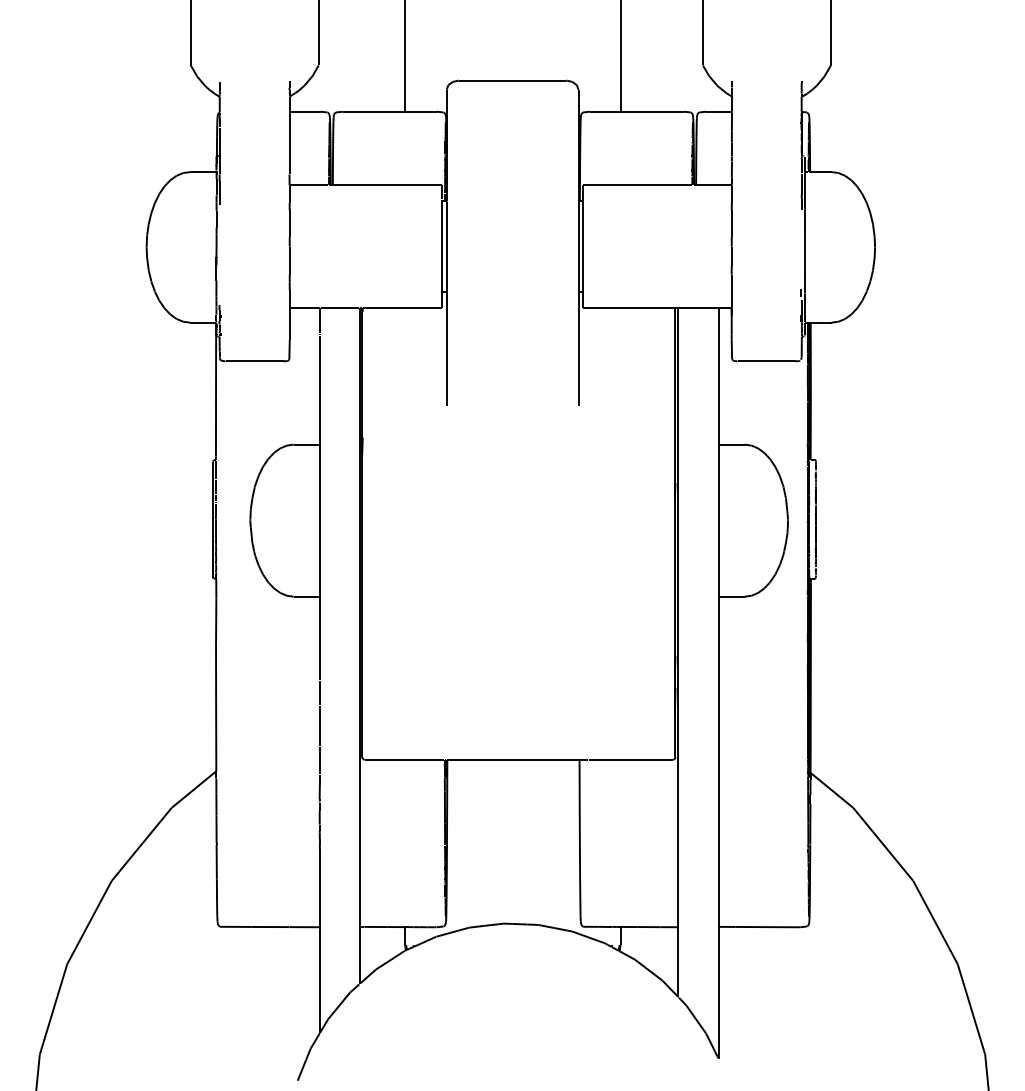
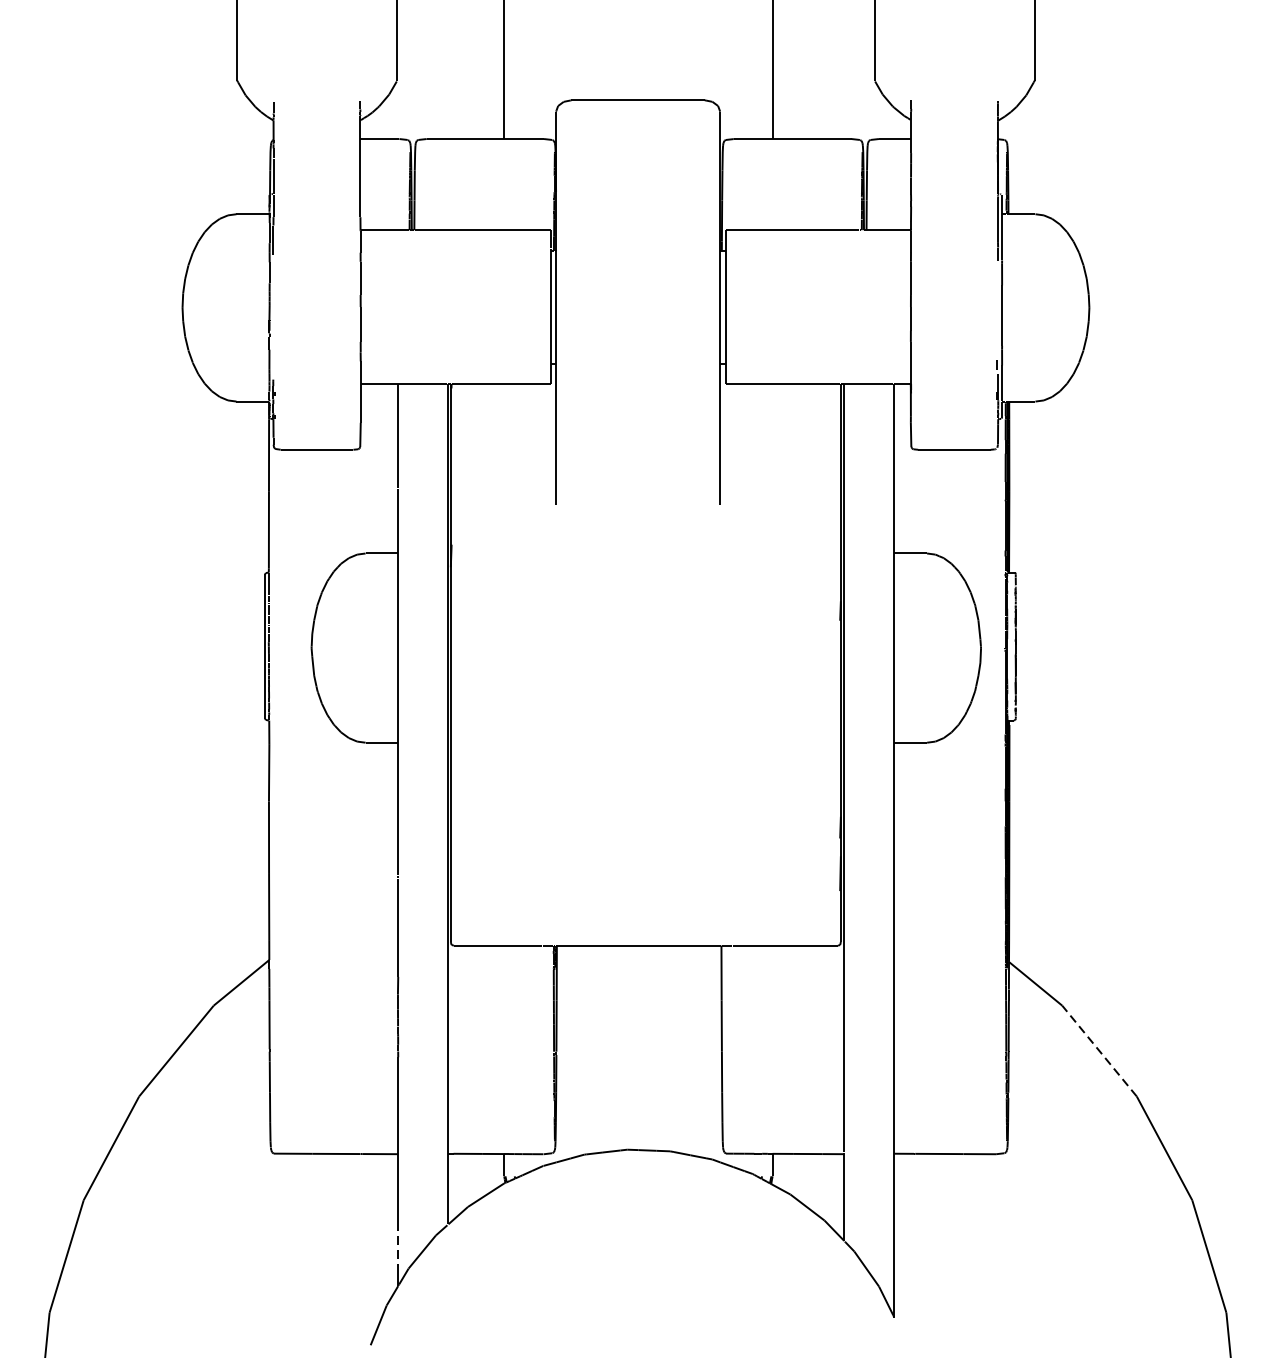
line: (882, 844) -> (1098, 1051), solid -> dashed
line: (319, 1001) -> (397, 1246), solid -> dashed

